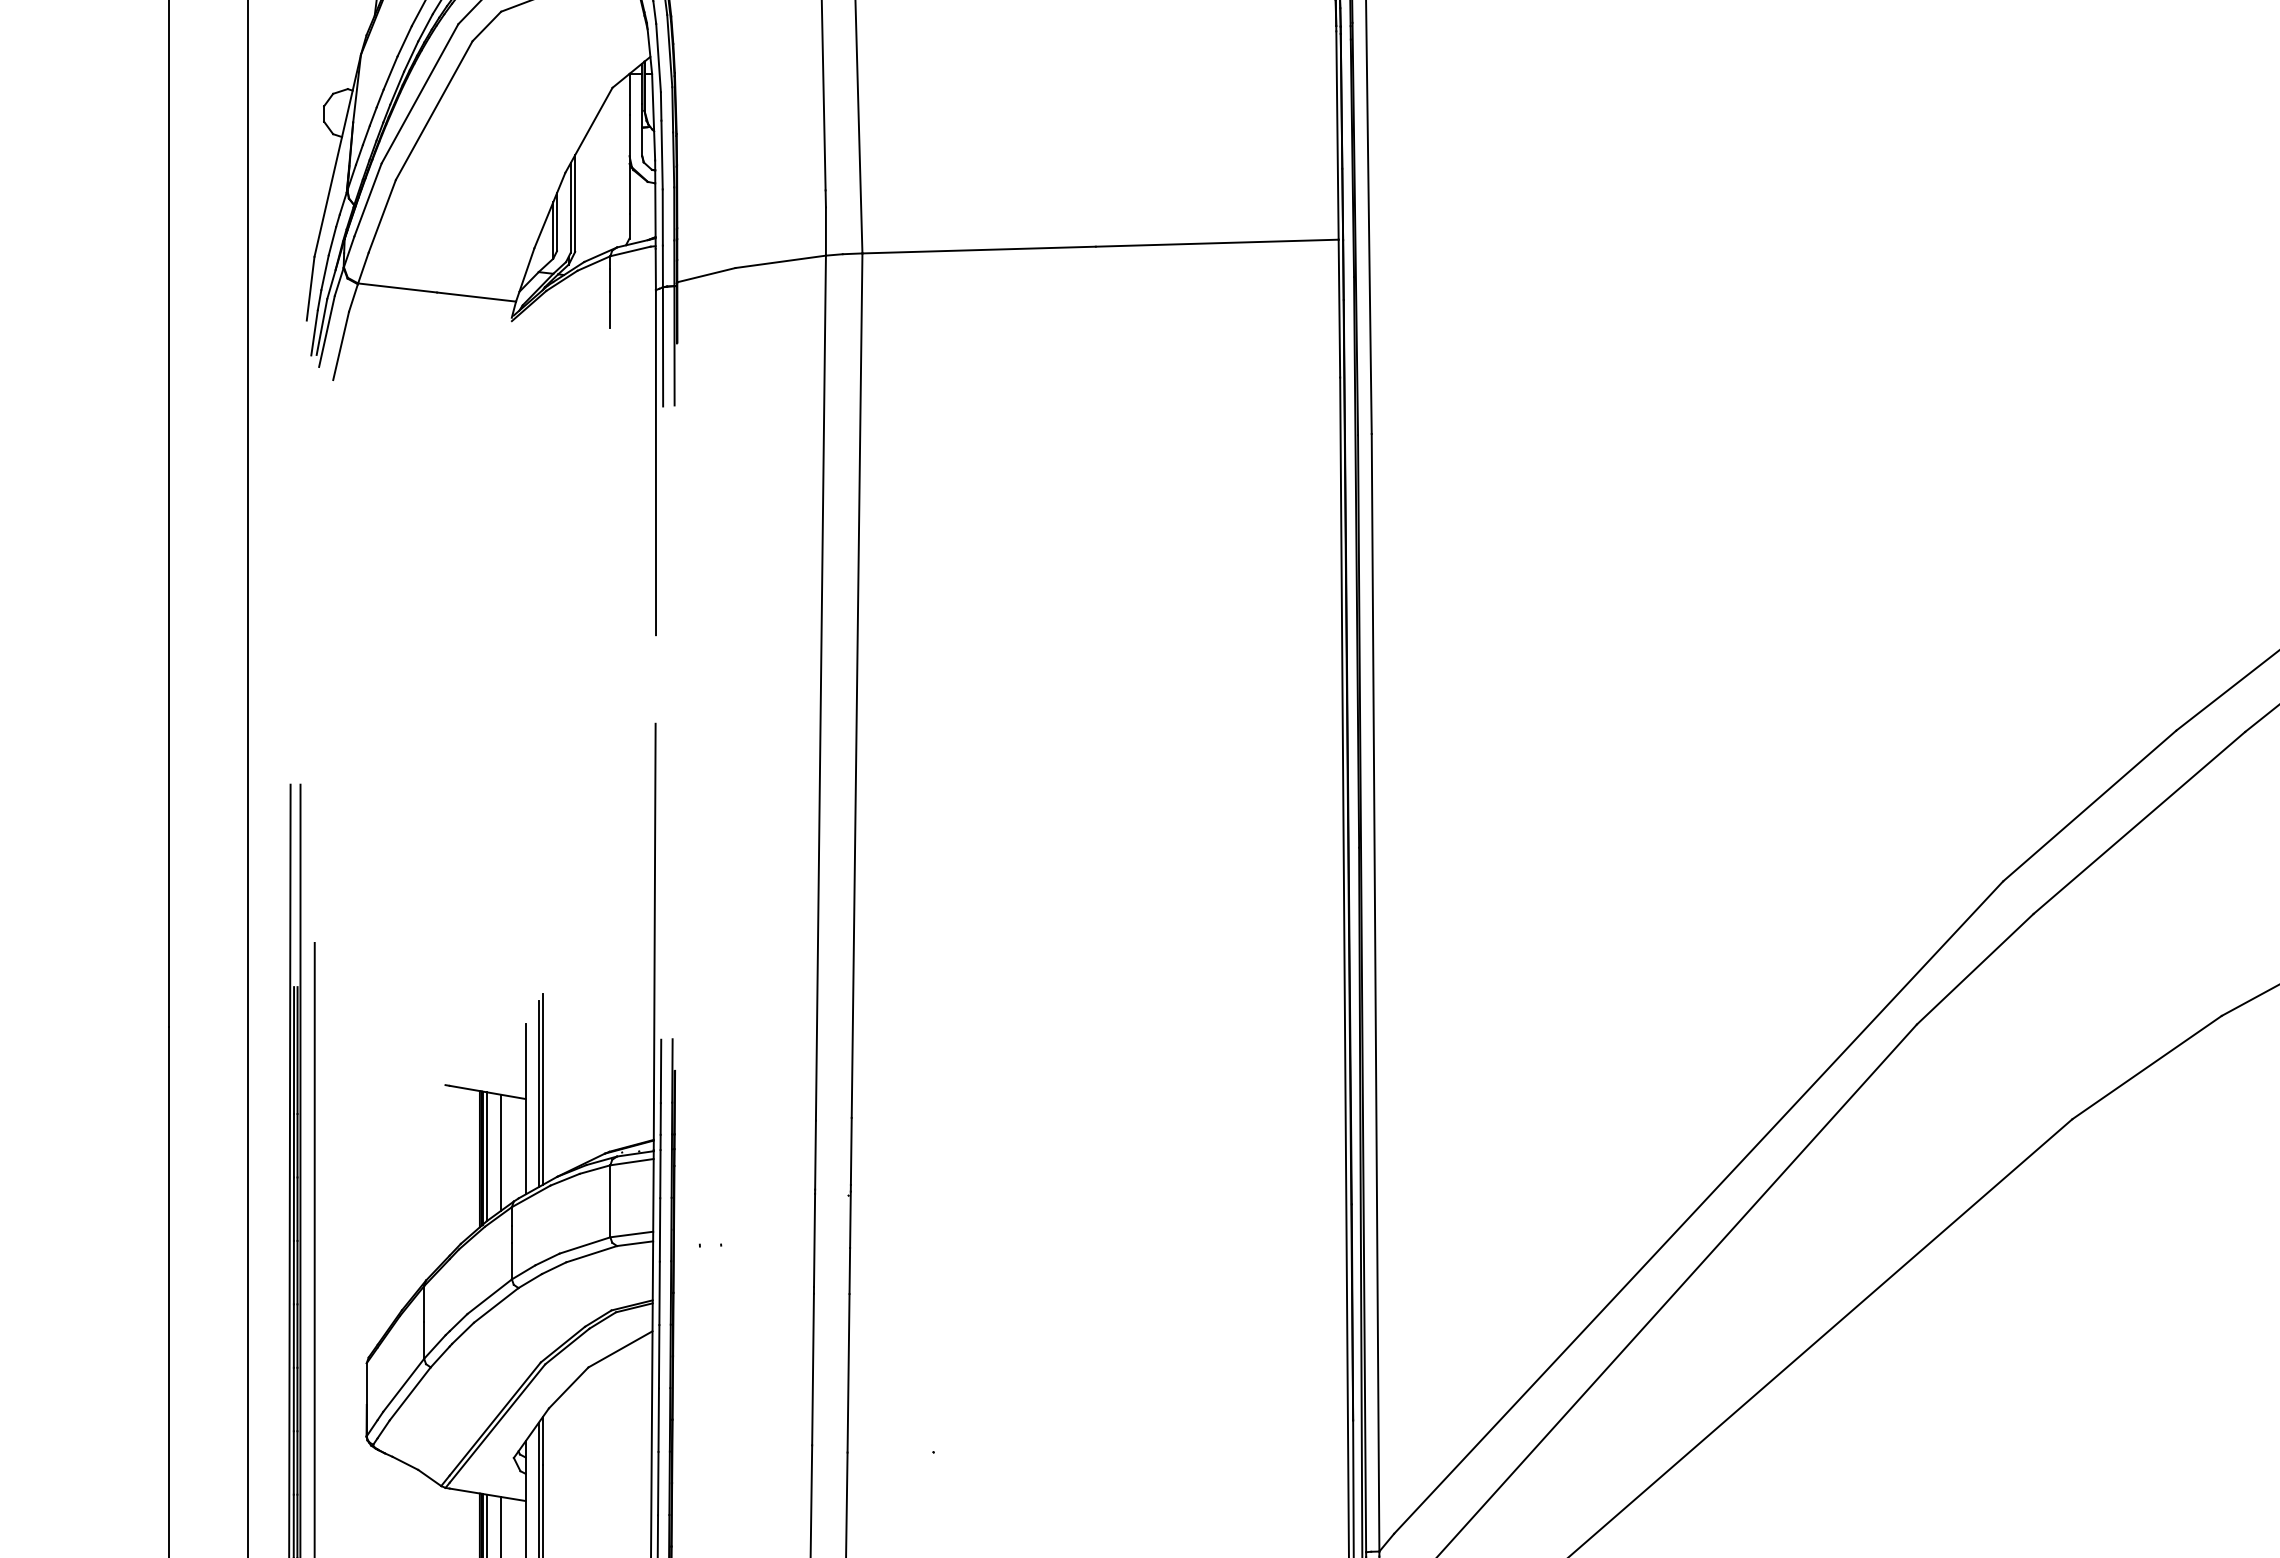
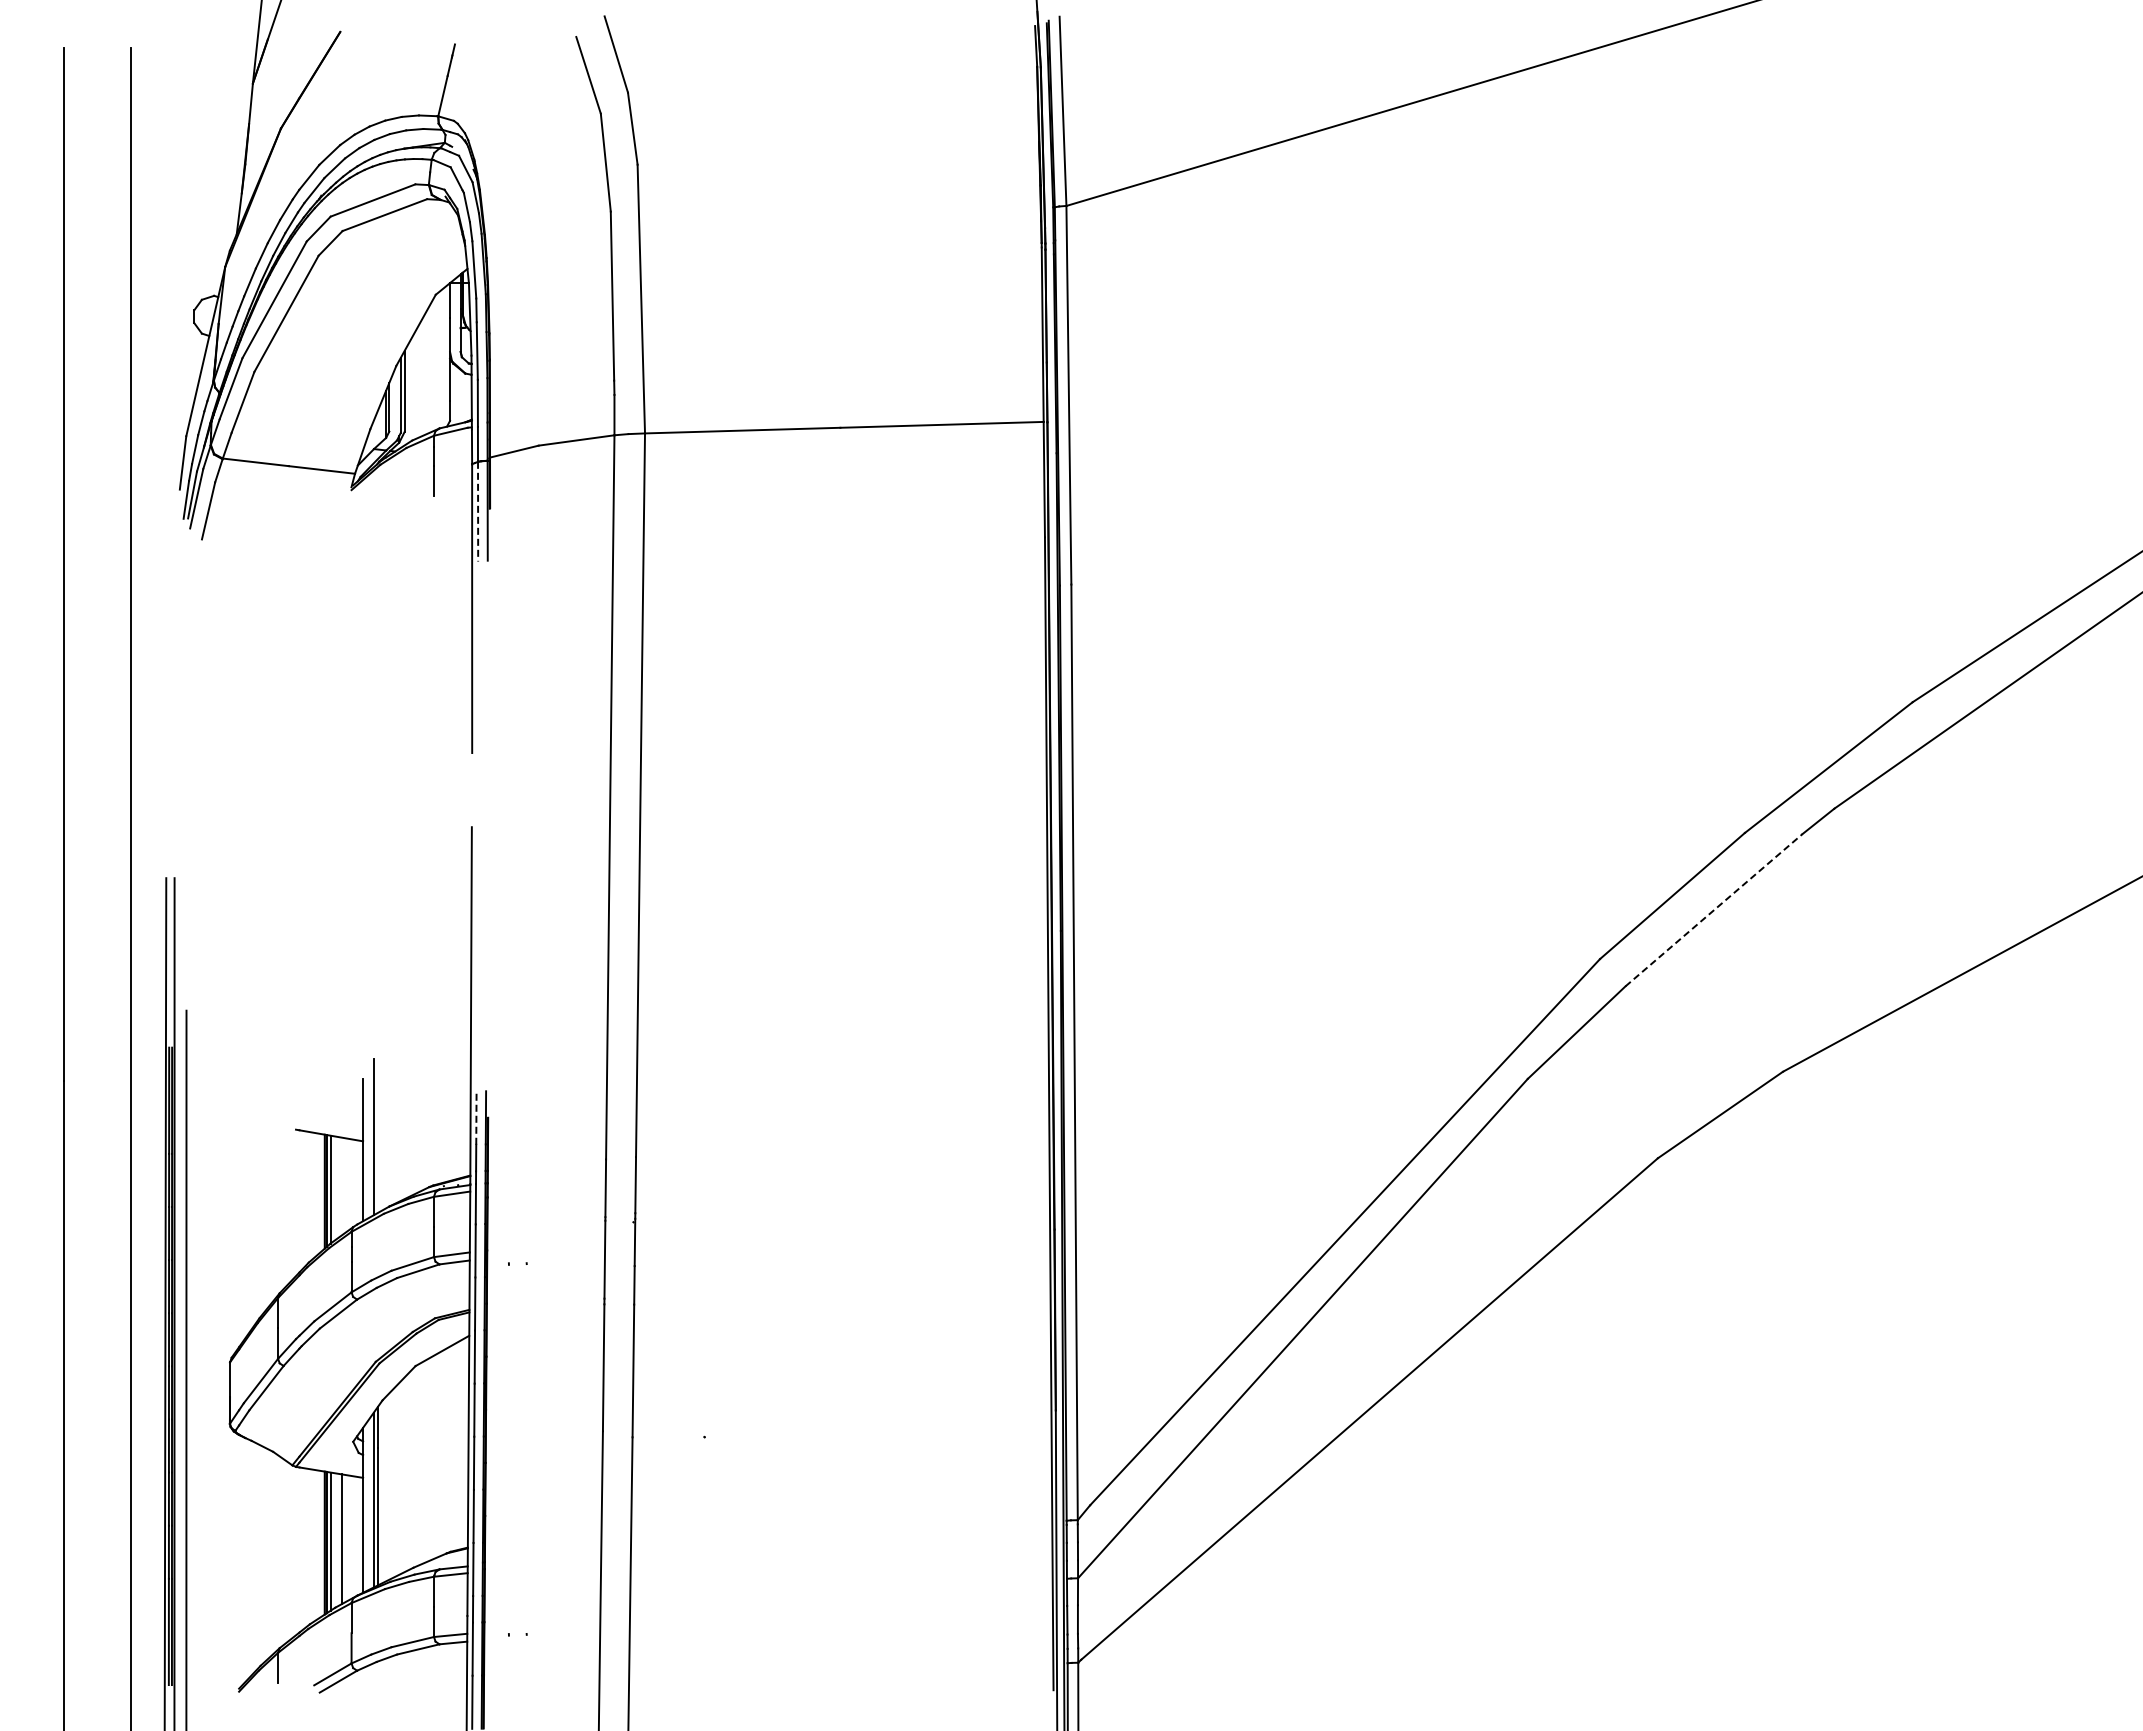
line: (663, 346) -> (478, 511), solid -> dashed
line: (2139, 823) -> (1714, 910), solid -> dashed
line: (661, 1071) -> (476, 1118), solid -> dashed
line: (542, 1089) -> (377, 1133), removed
line: (501, 1151) -> (342, 1185), removed

